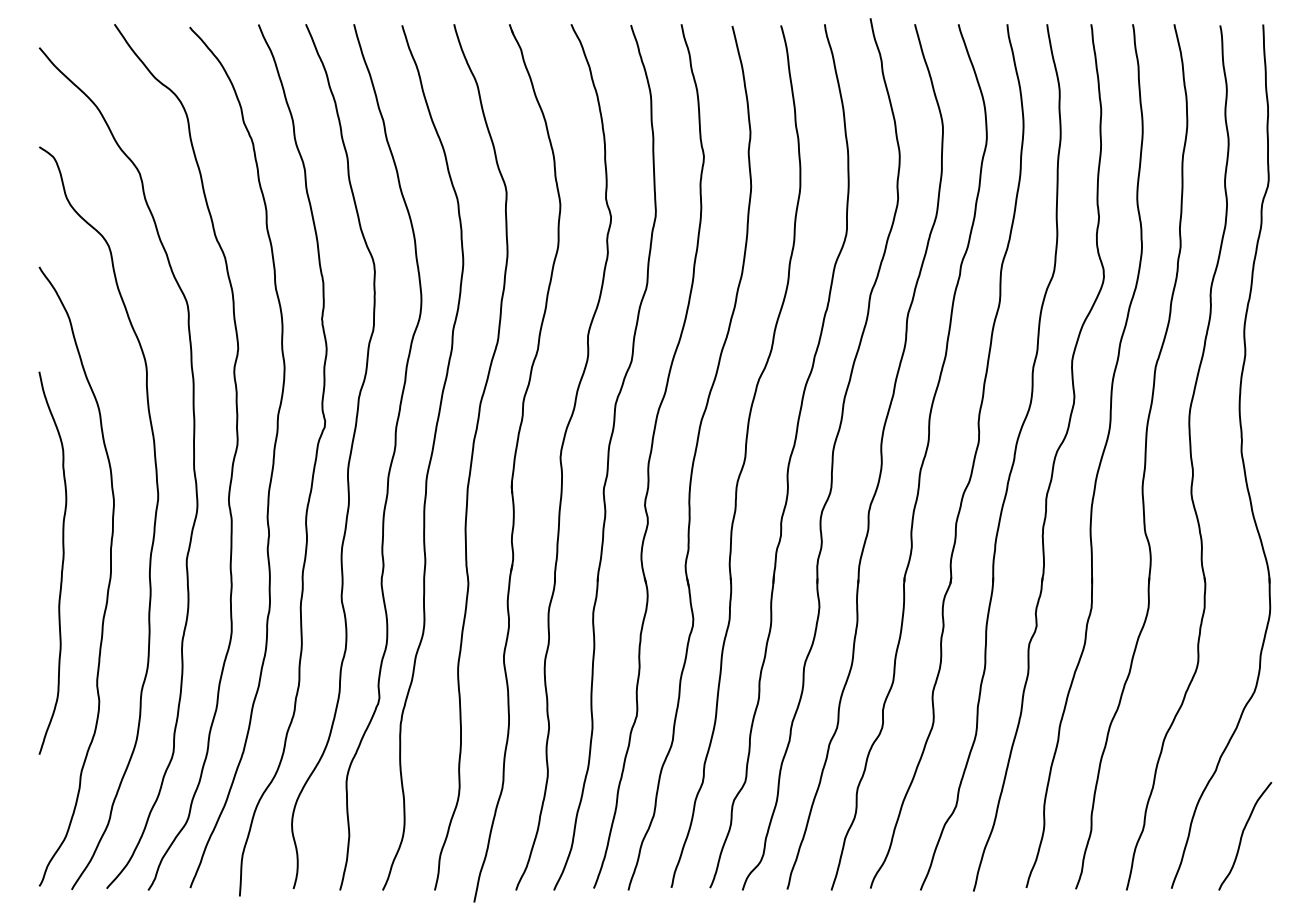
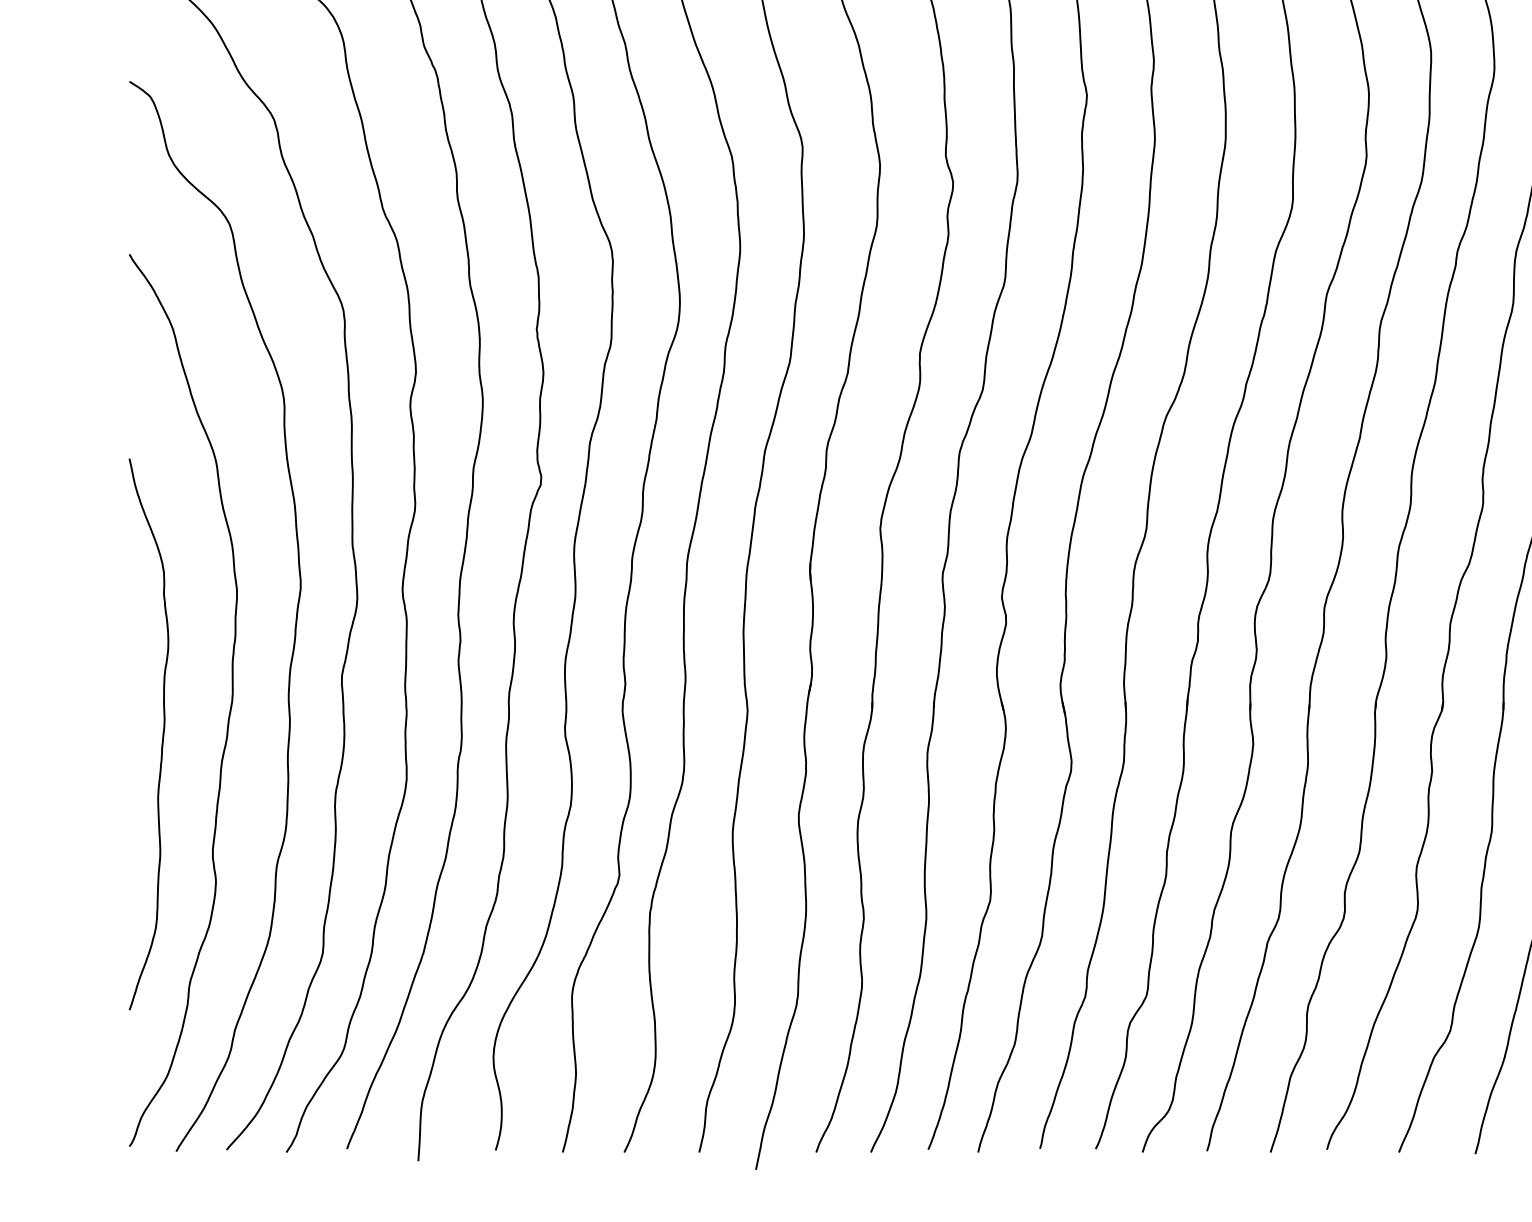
curve: (61, 564) -> (161, 736), moved

